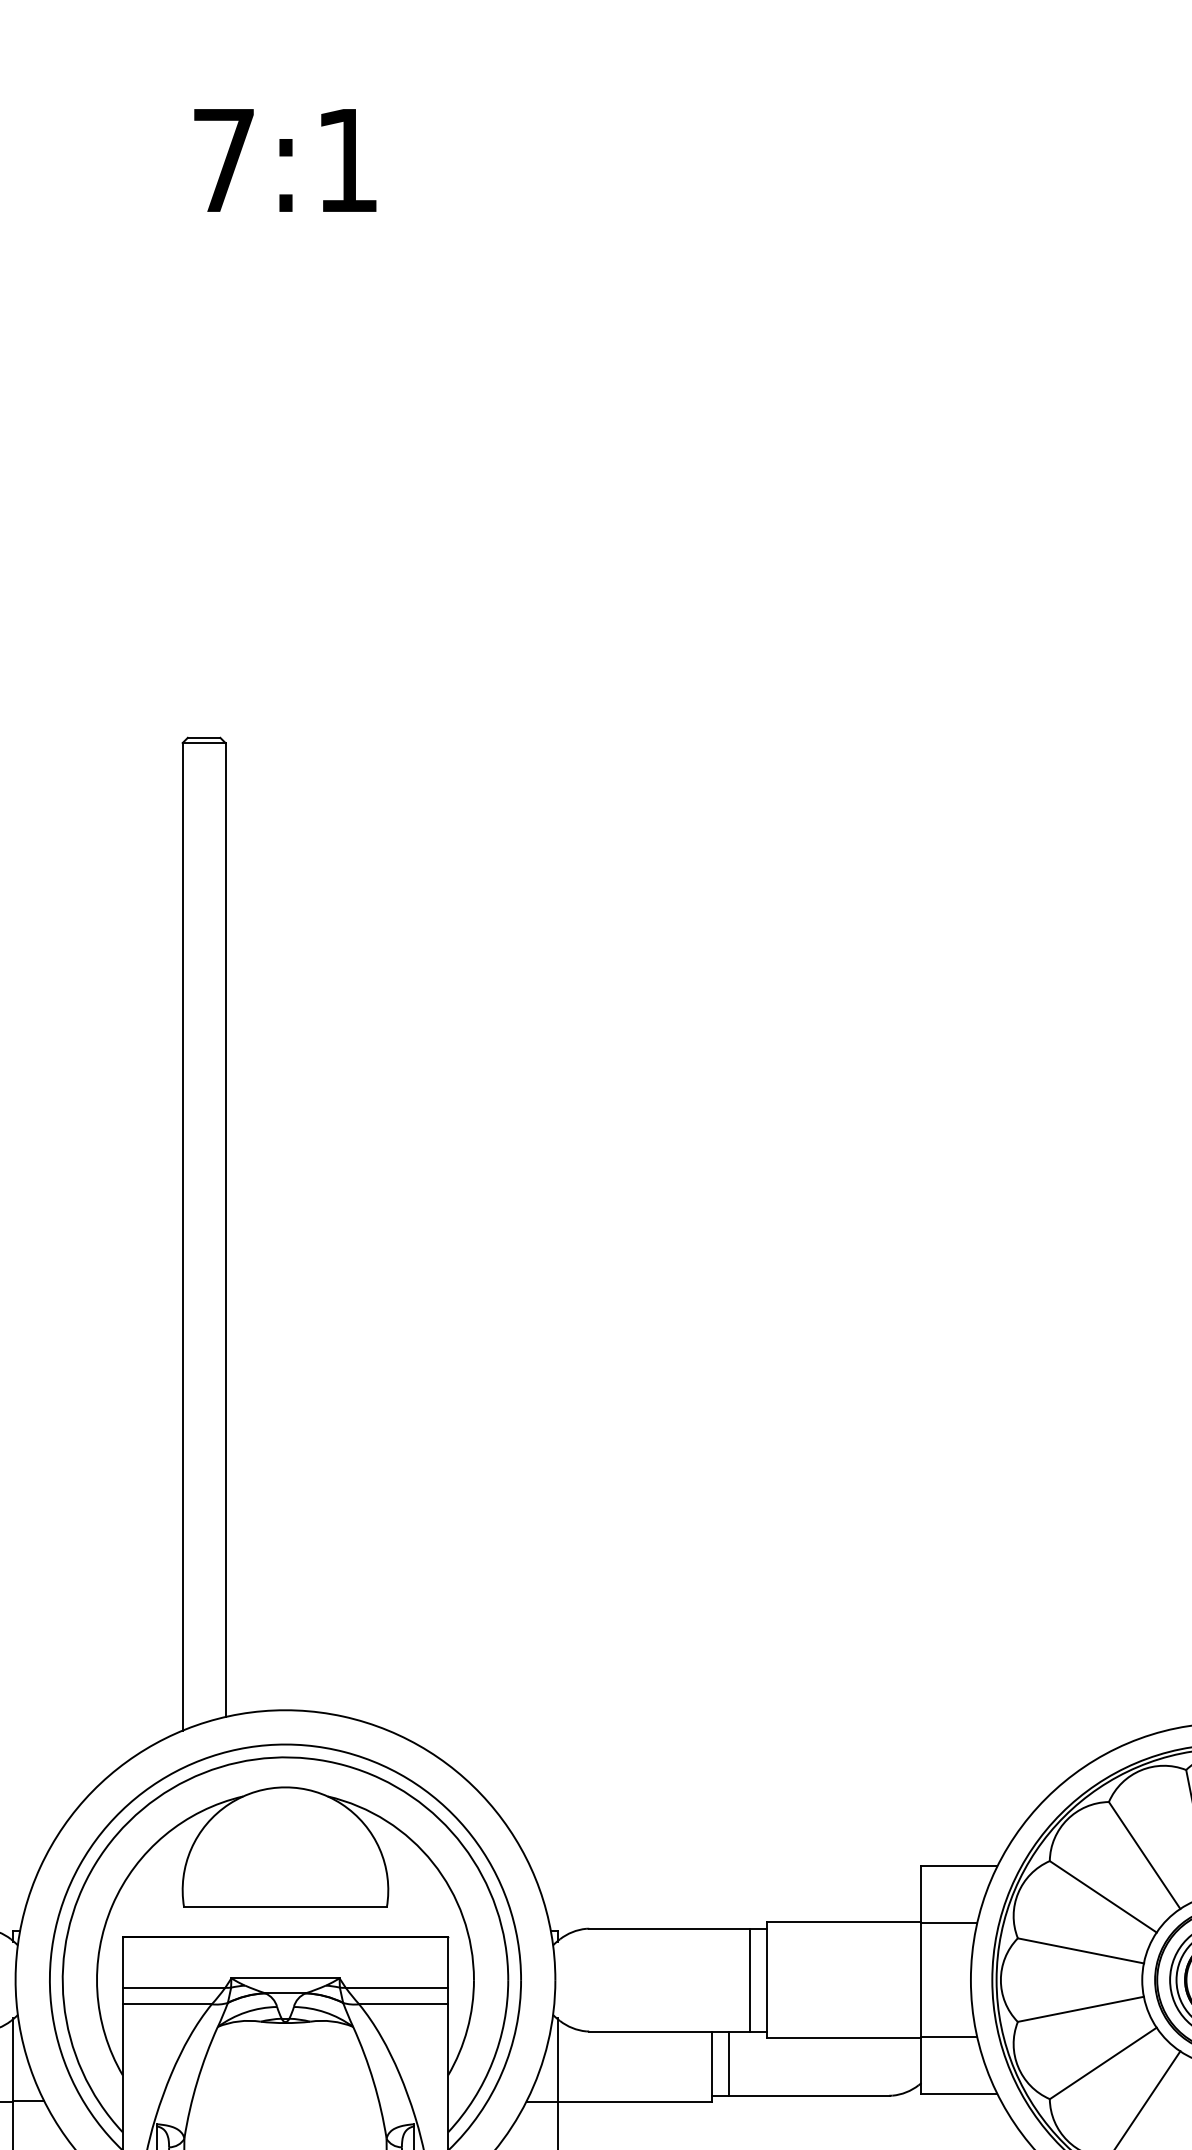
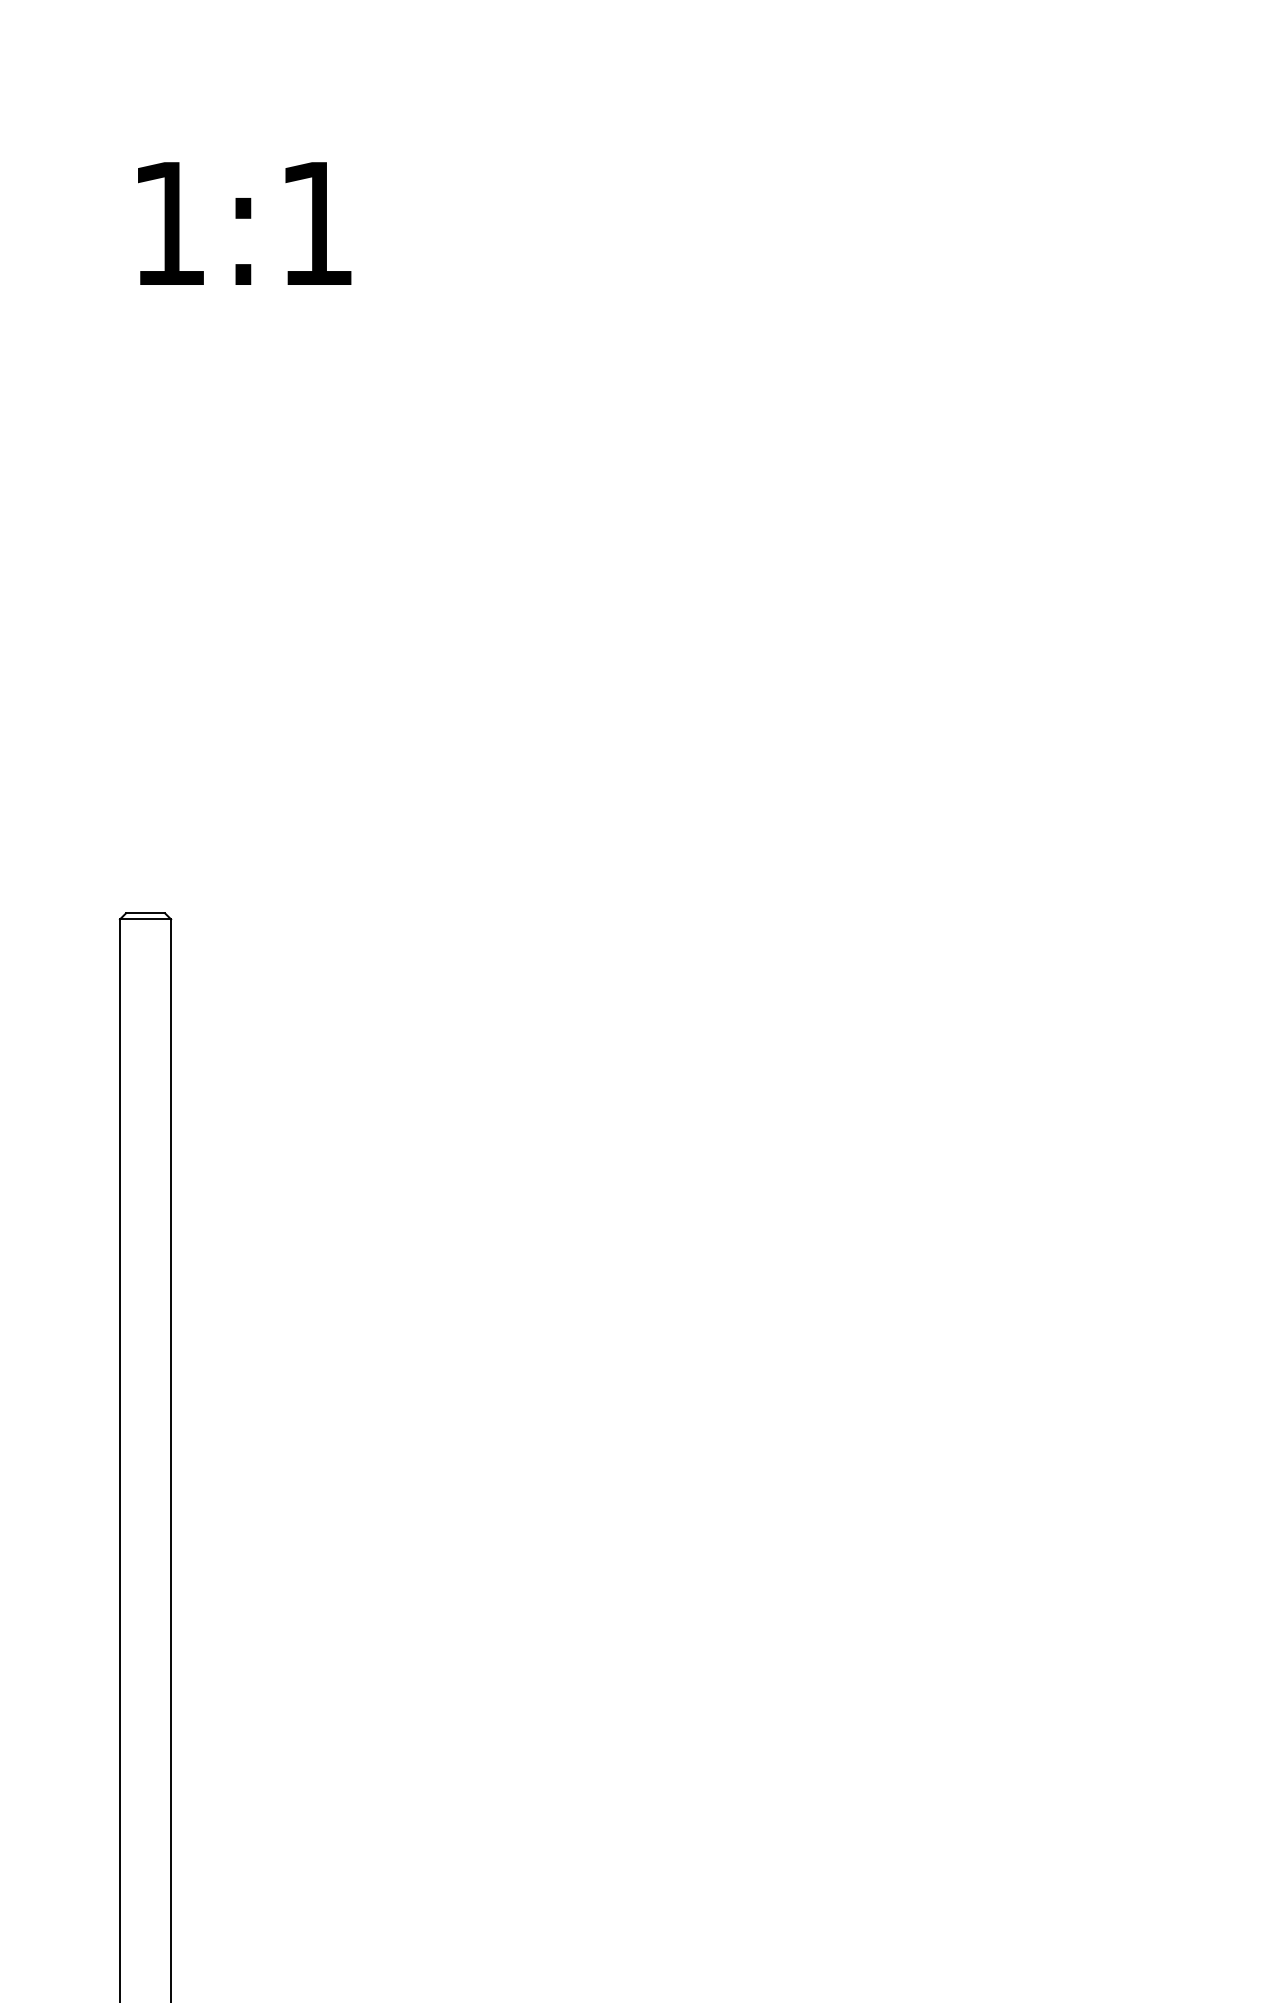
text: (223, 160) -> (168, 223), 7:1 -> 1:1

